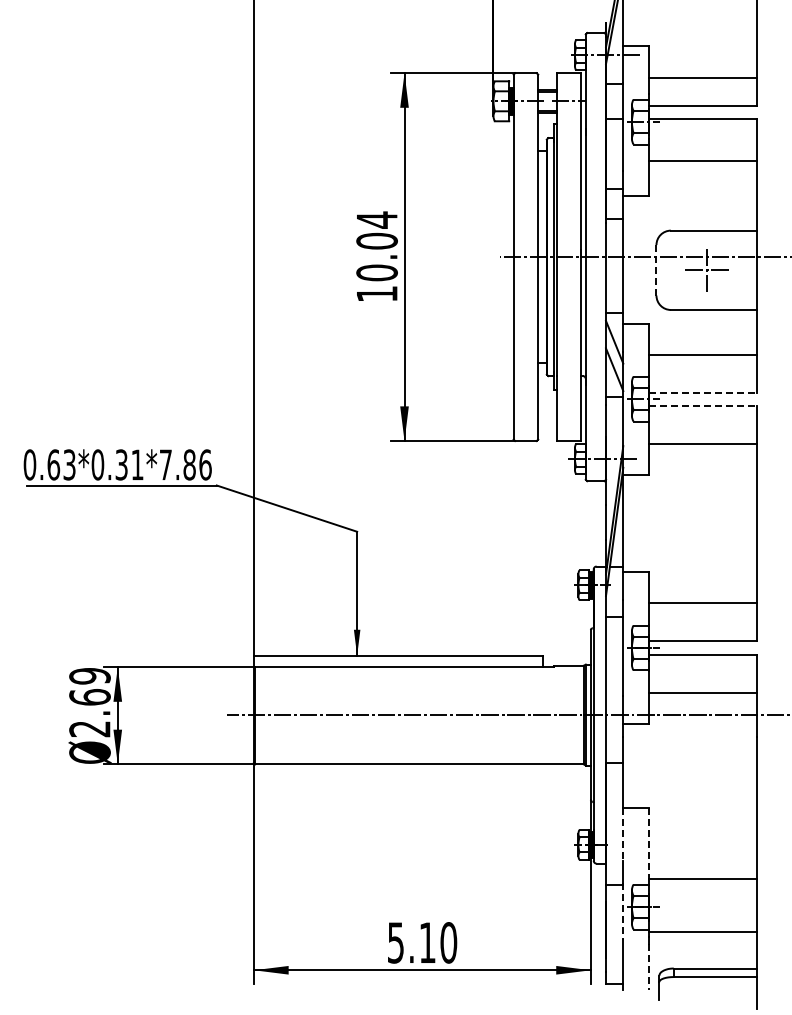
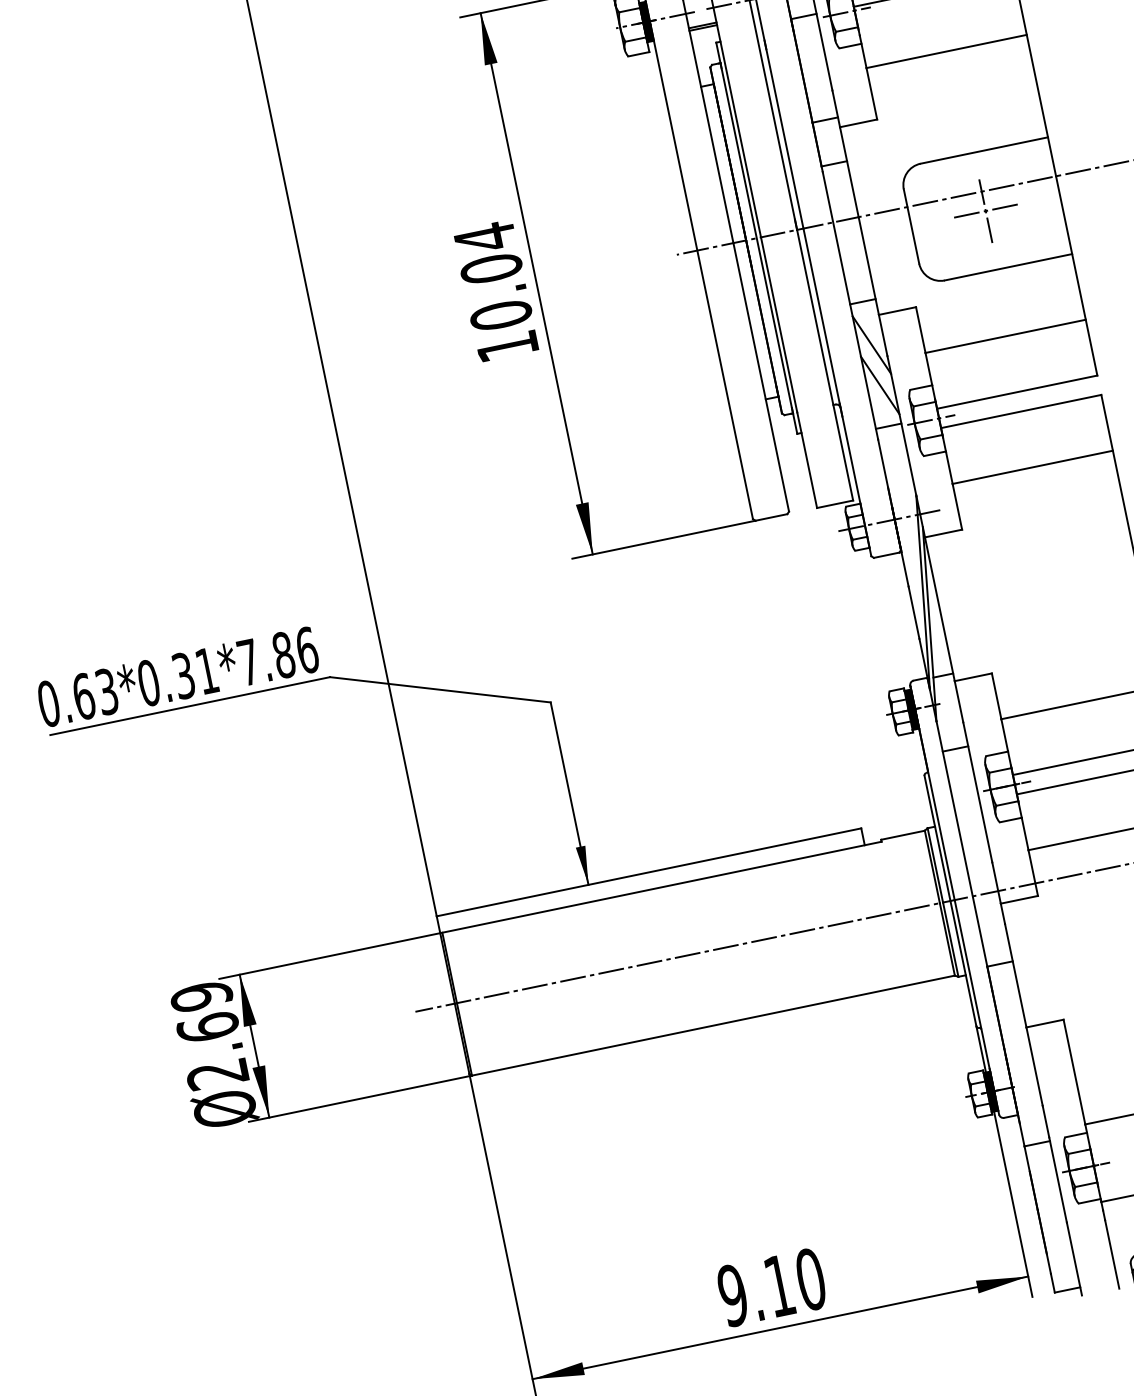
line: (656, 269) -> (911, 225), dashed -> solid
line: (703, 392) -> (1017, 391), dashed -> solid
line: (703, 405) -> (1021, 411), dashed -> solid
line: (623, 834) -> (1034, 1066), dashed -> solid
line: (648, 843) -> (1074, 1072), dashed -> solid
line: (623, 911) -> (1058, 1180), dashed -> solid
text: (395, 942) -> (732, 1295), 5.10 -> 9.10
line: (648, 967) -> (1112, 1254), dashed -> solid

